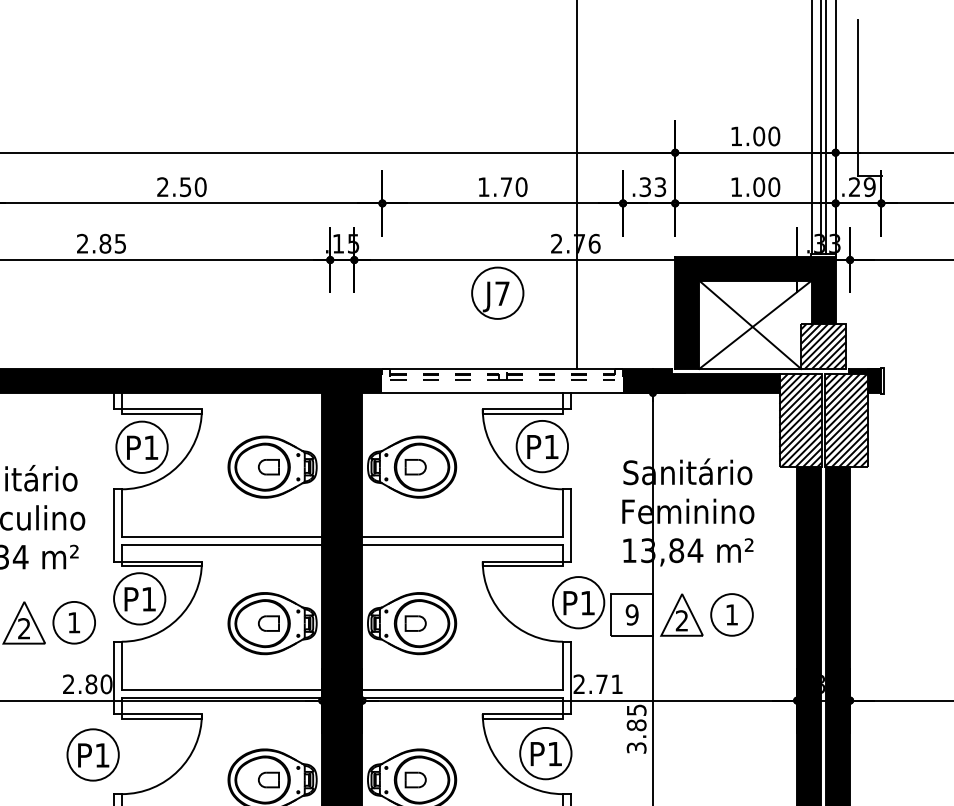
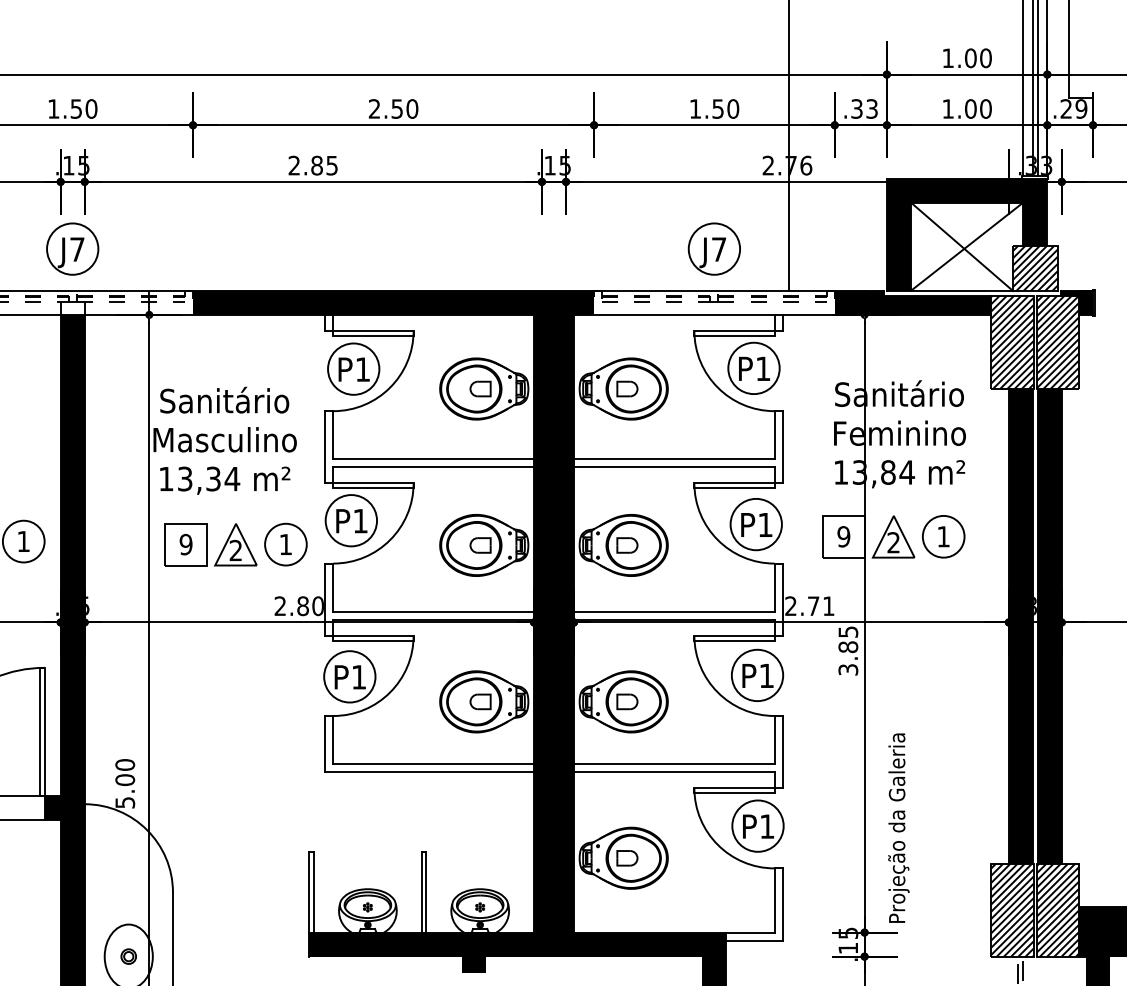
text: (505, 186) -> (717, 108), 1.70 -> 1.50
part: (496, 292) -> (713, 248), moved
part: (577, 602) -> (755, 524), moved
part: (92, 754) -> (349, 676), moved

